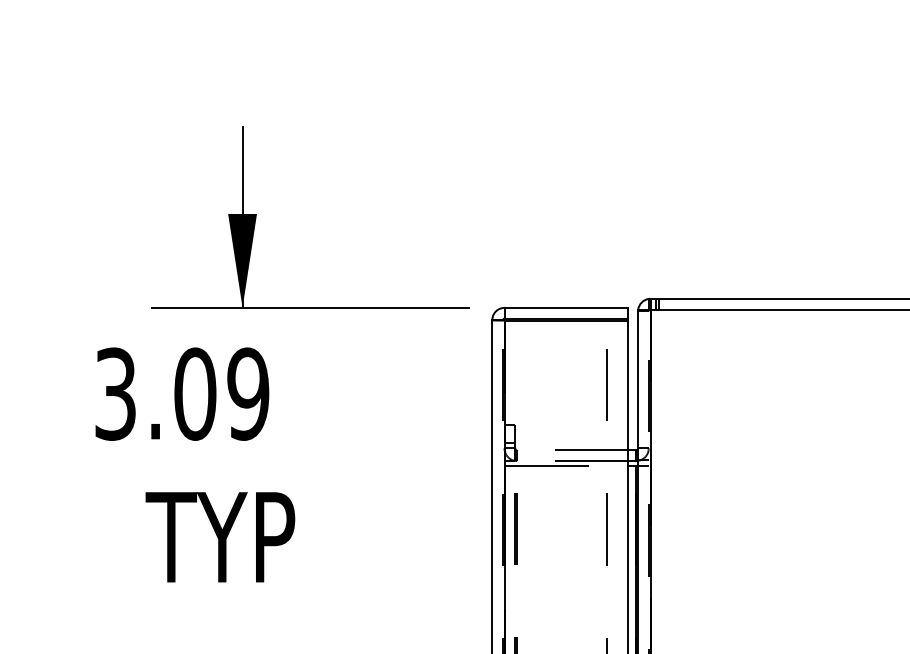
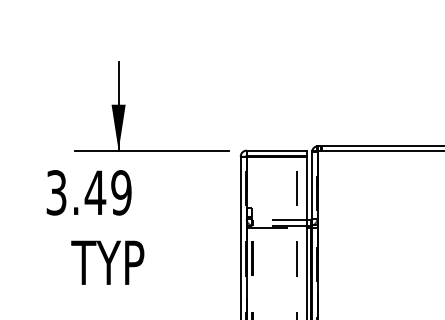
text: (195, 393) -> (95, 192), 3.09 -> 3.49

